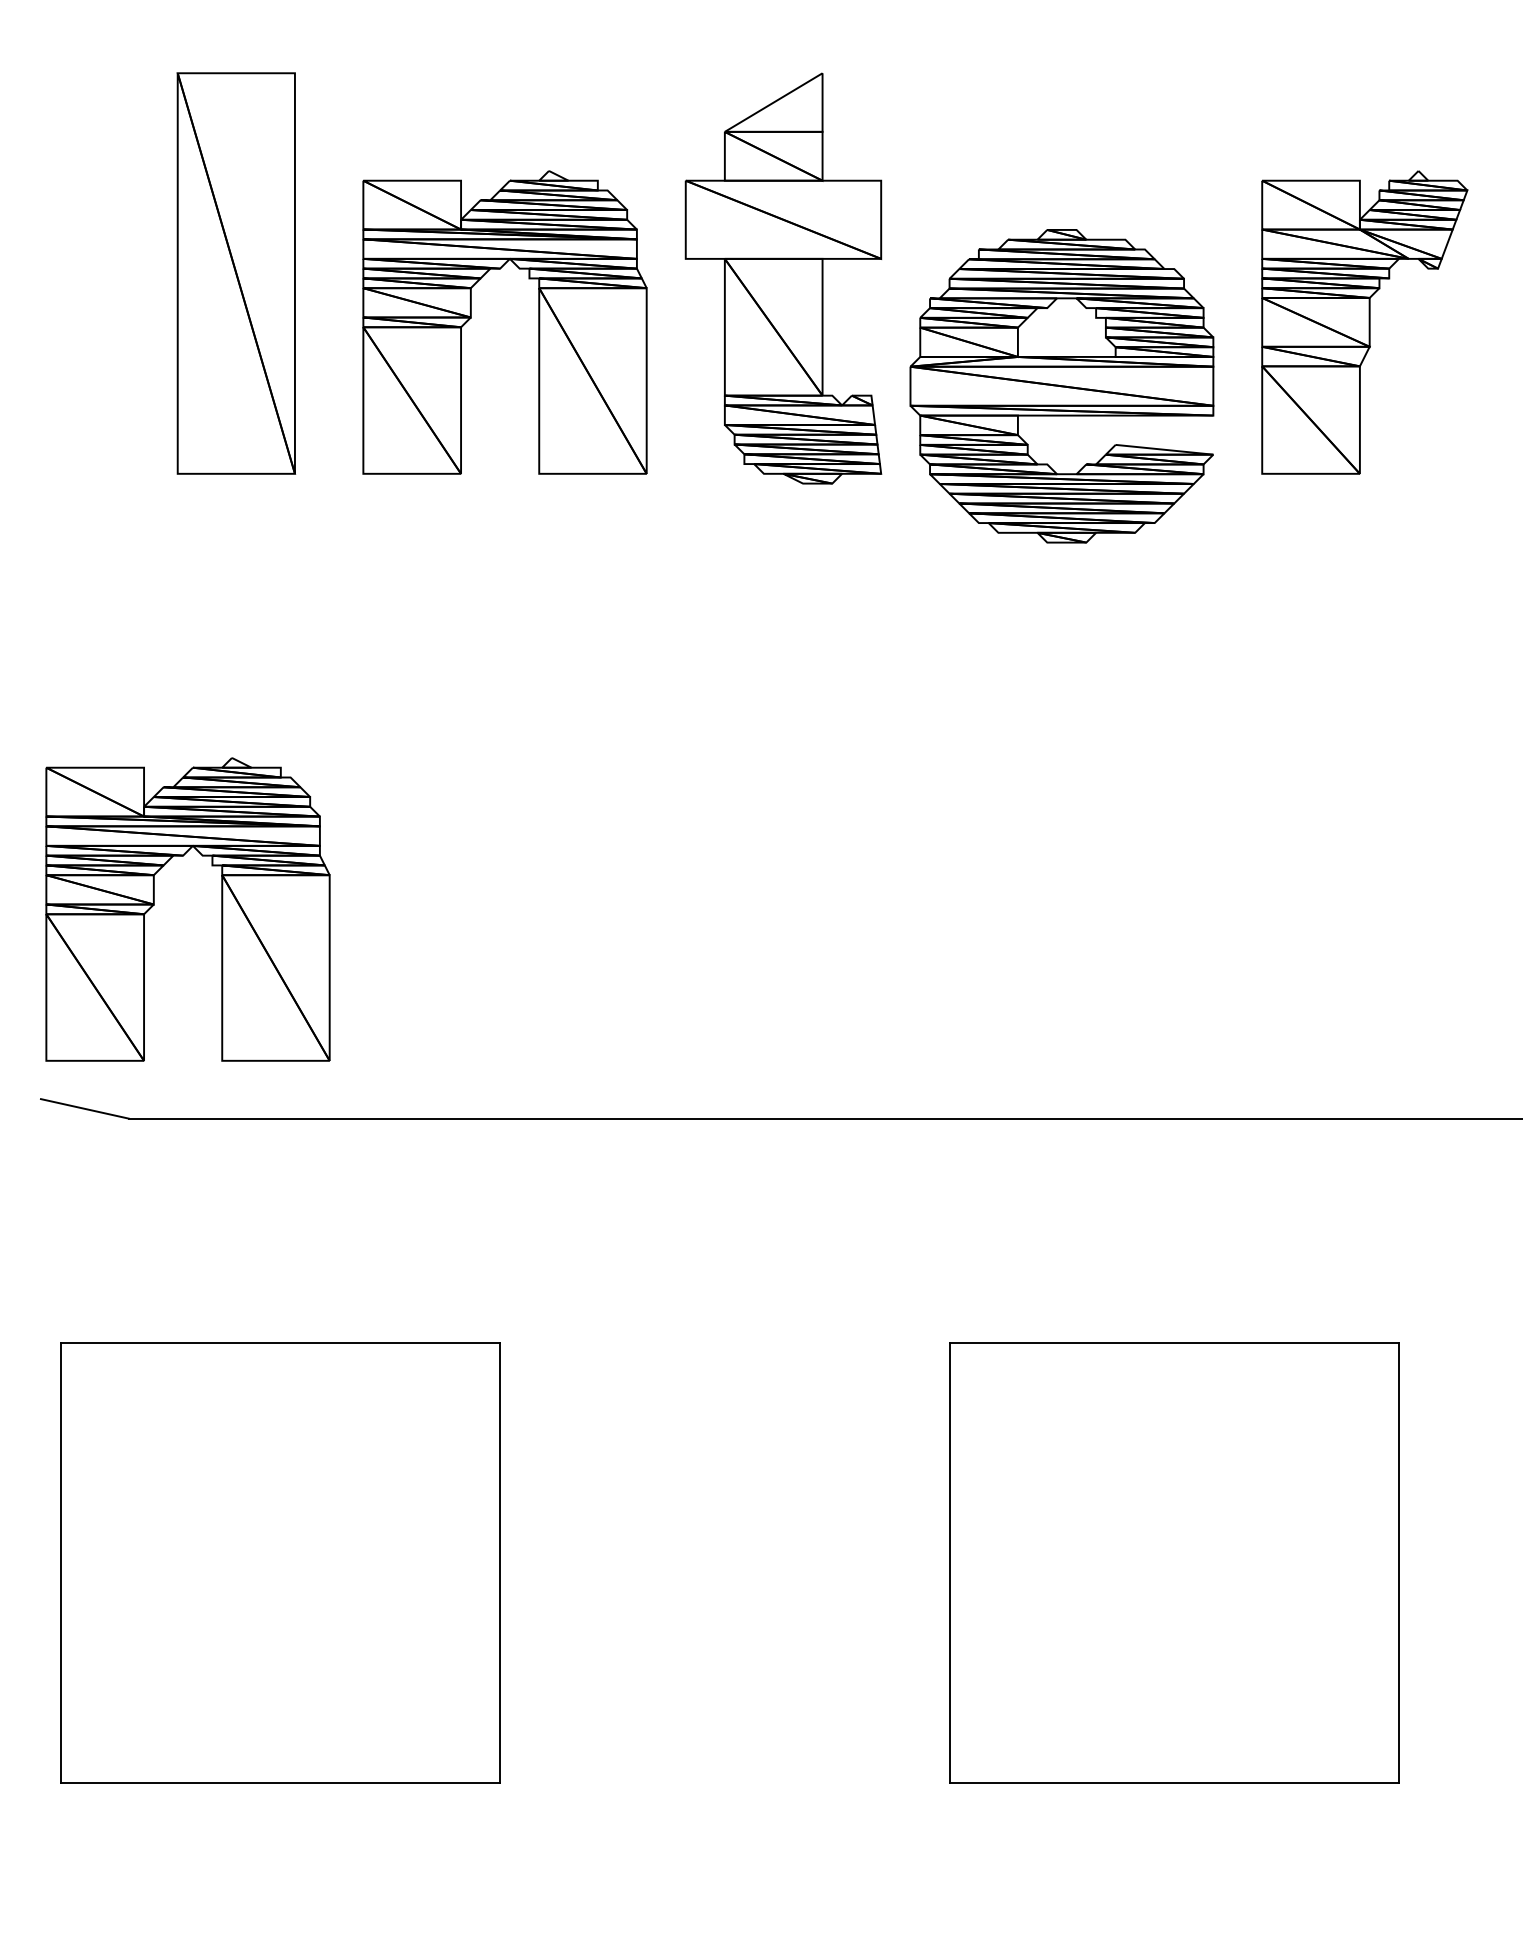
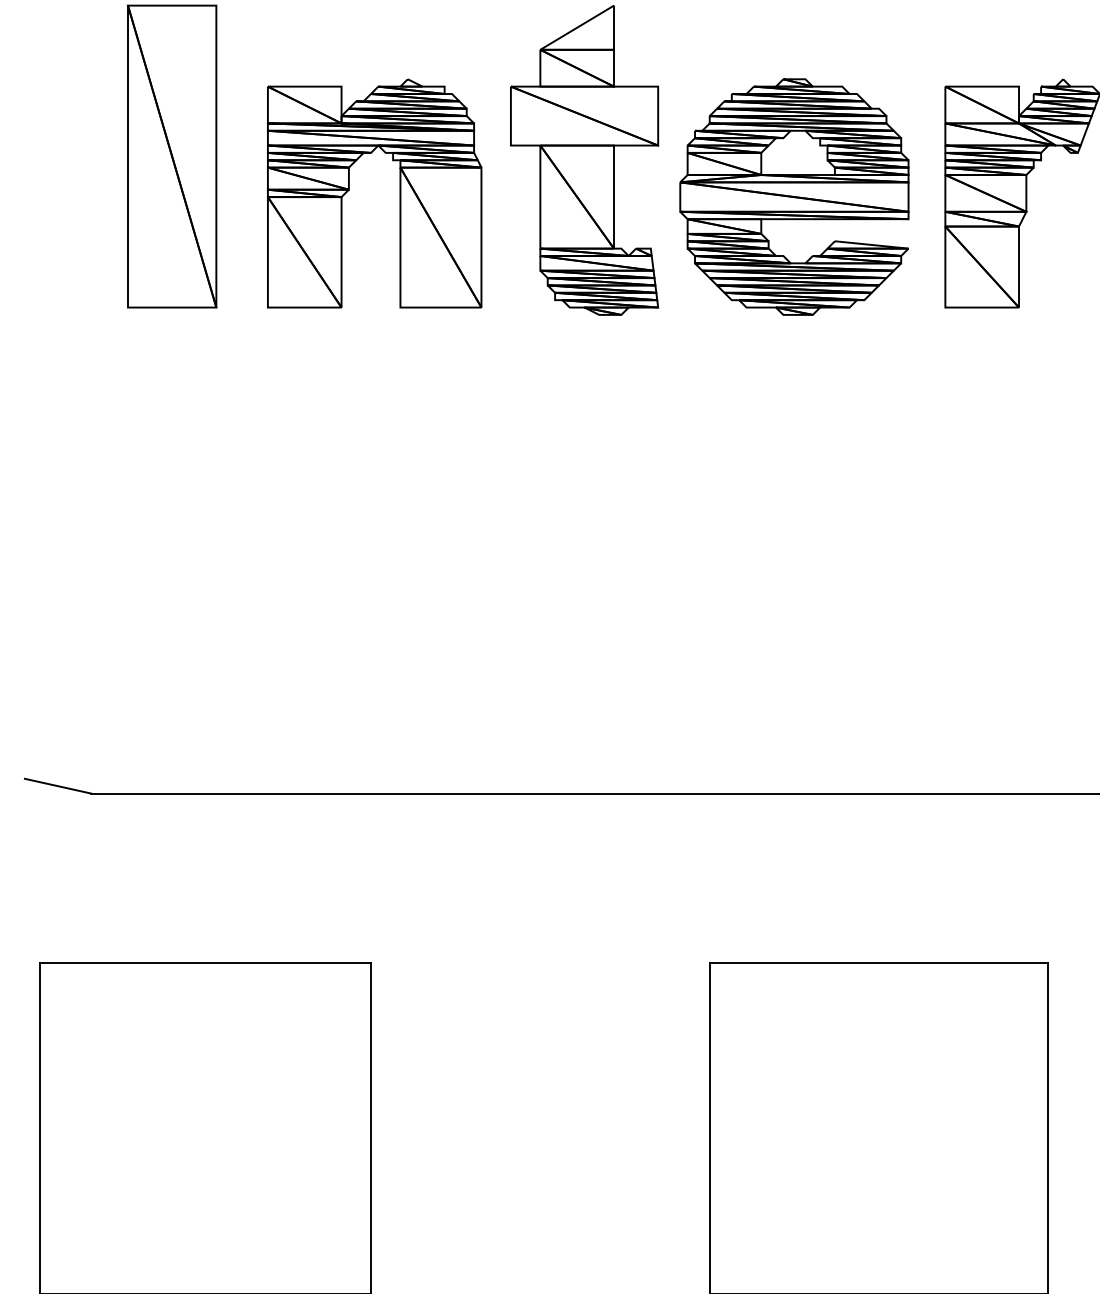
part: (1061, 386) -> (794, 197), moved
part: (154, 905) -> (110, 632), removed

